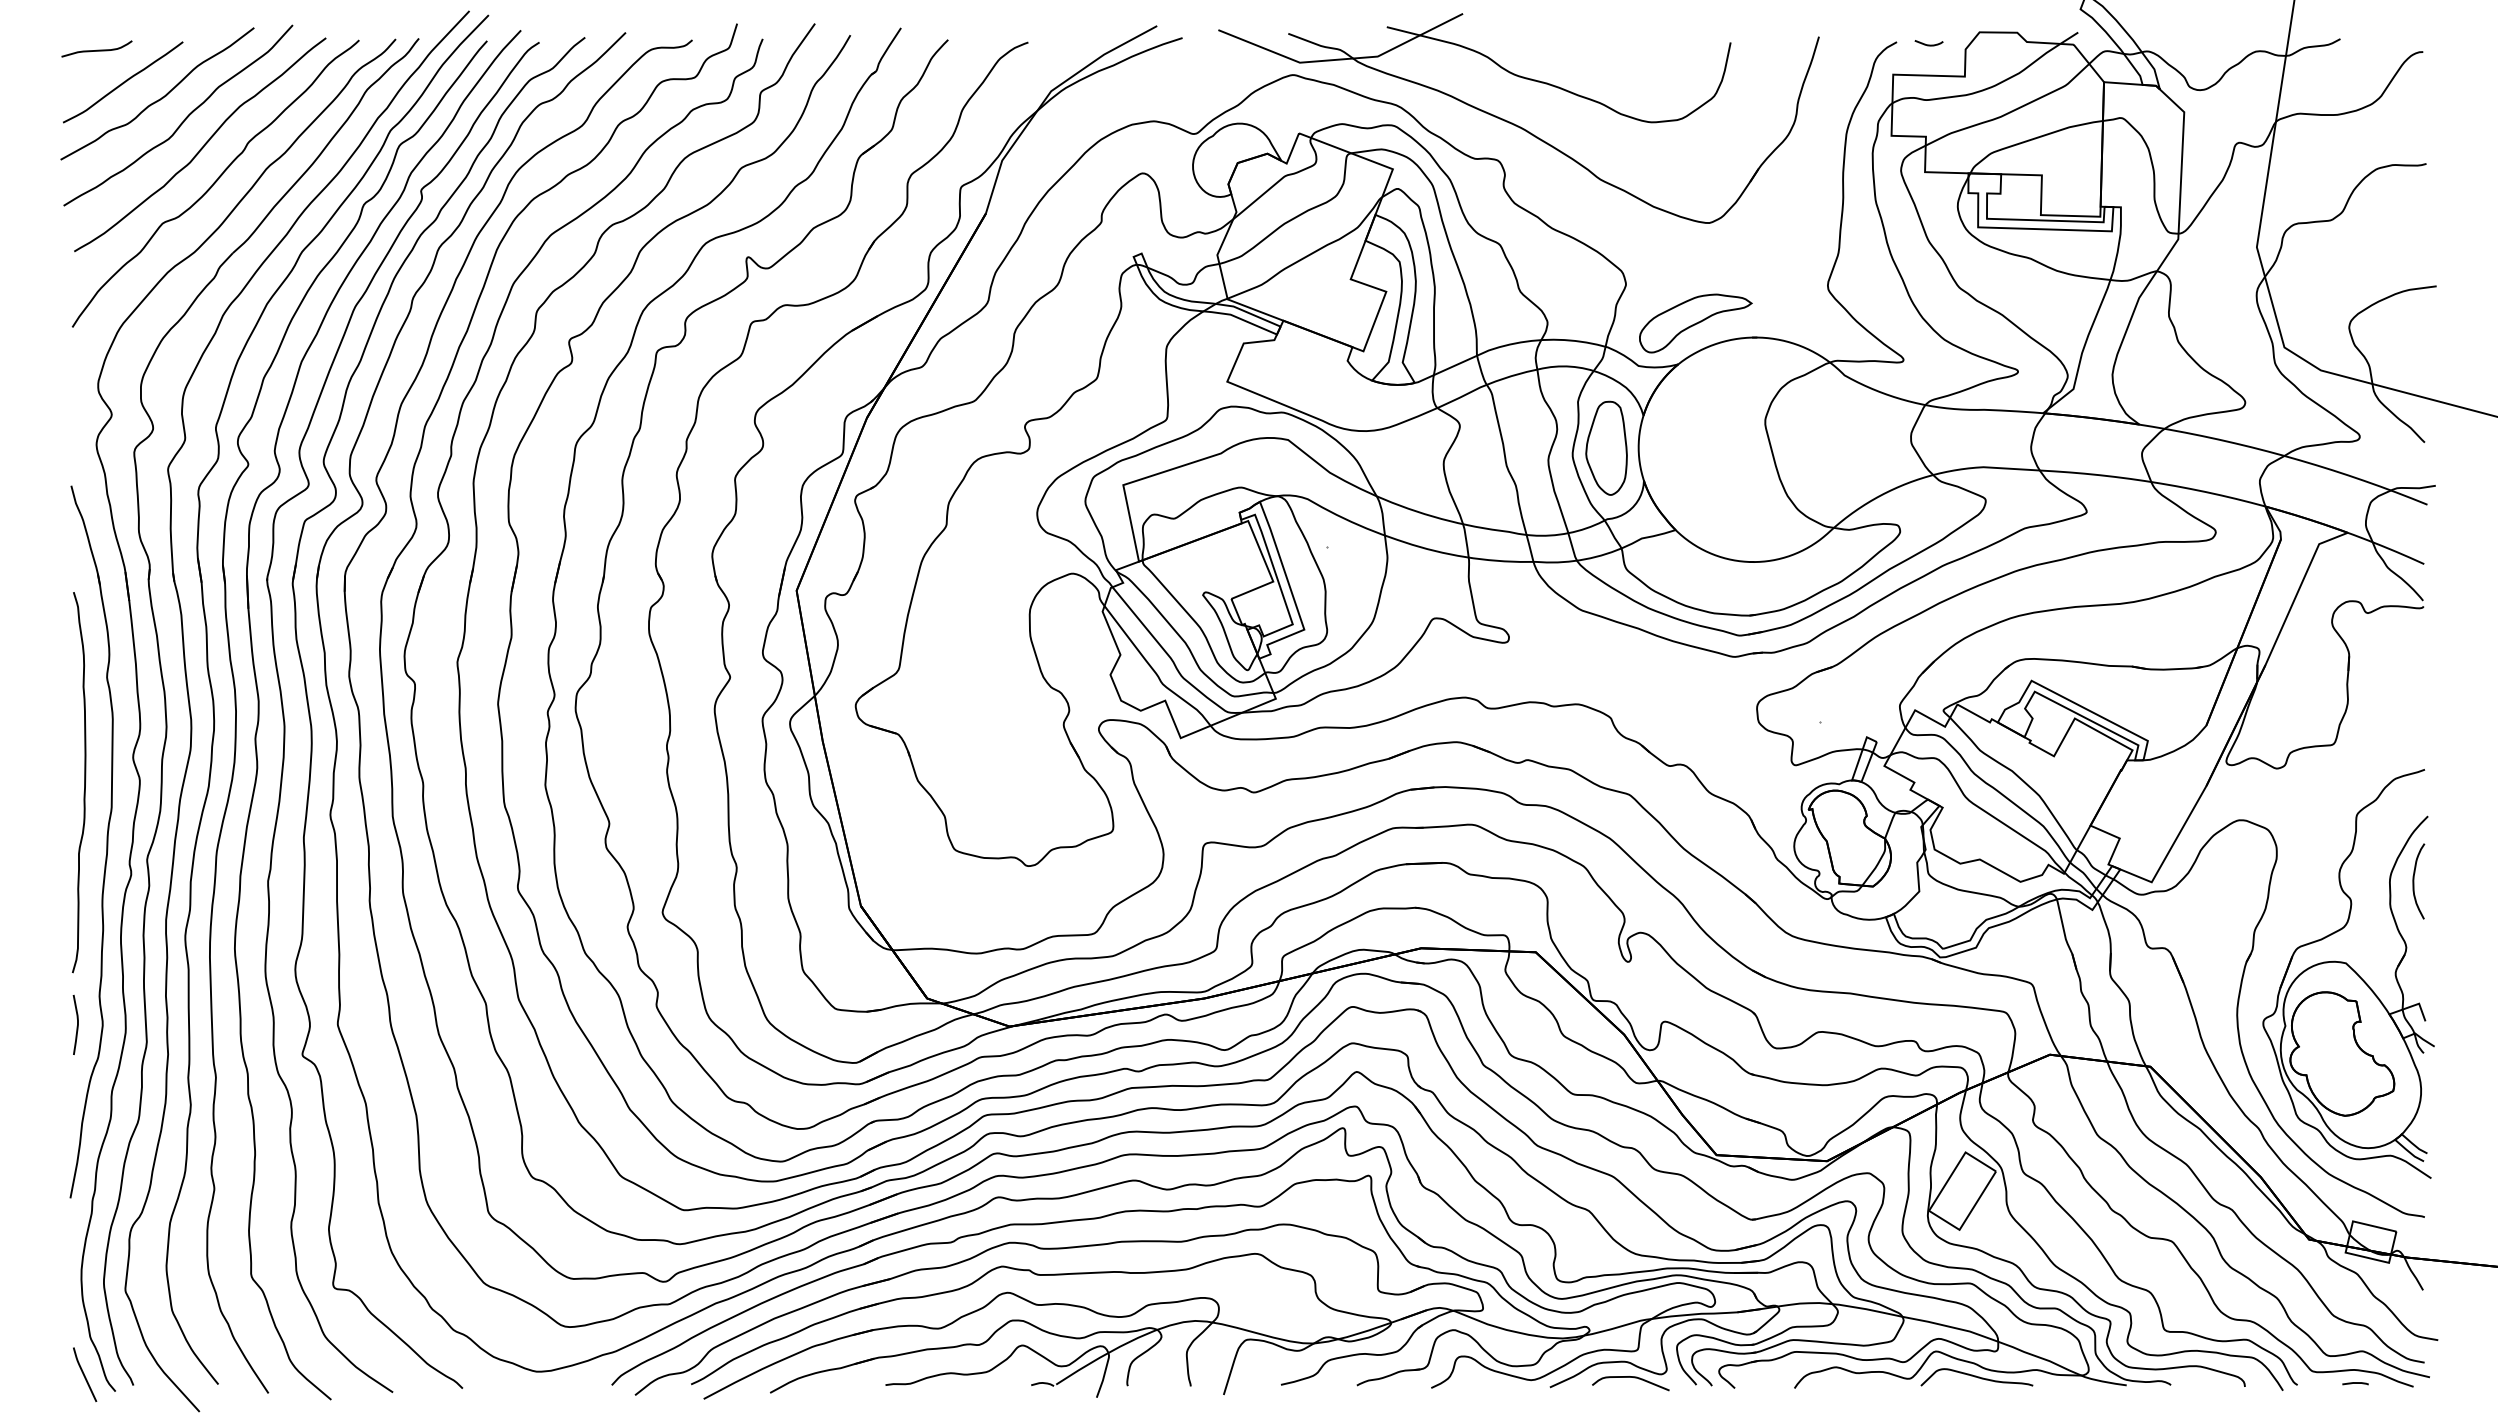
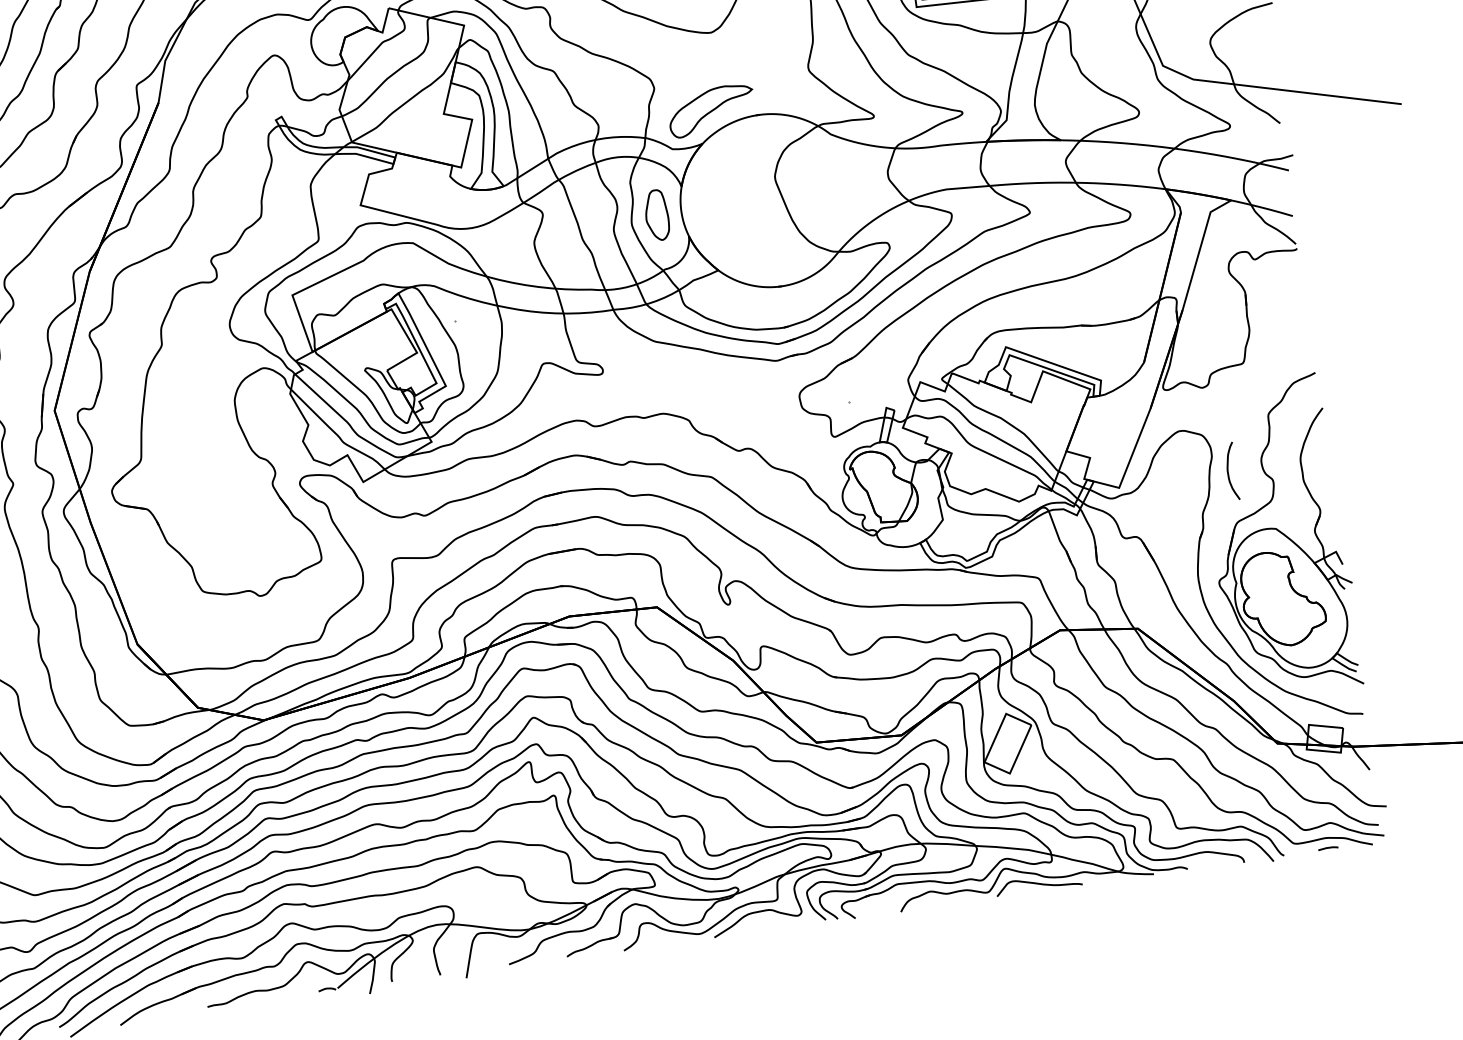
part: (1606, 447) -> (656, 214), size x0.7
curve: (2414, 881) -> (1228, 471), moved
curve: (1630, 1377) -> (774, 921), removed

